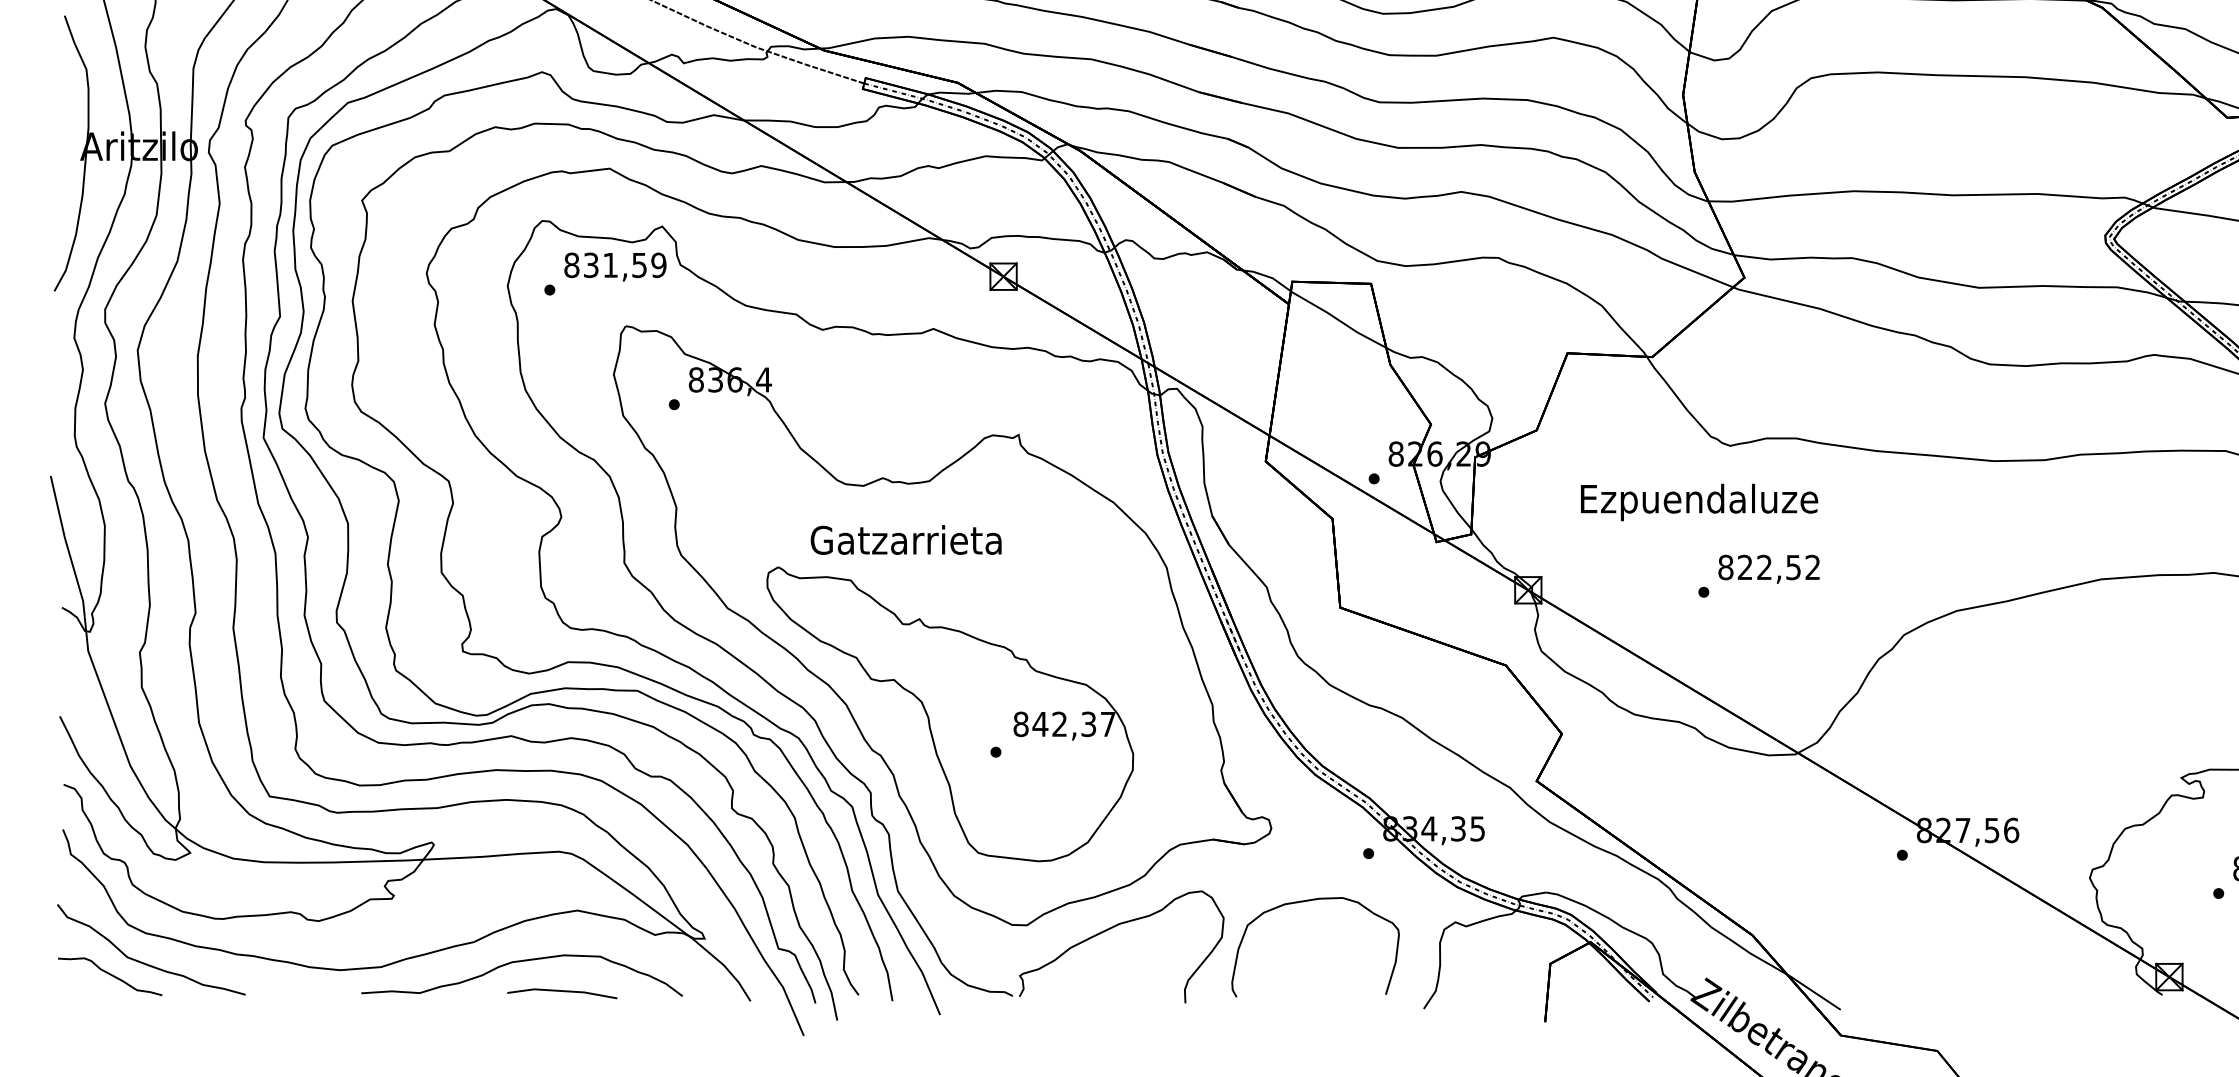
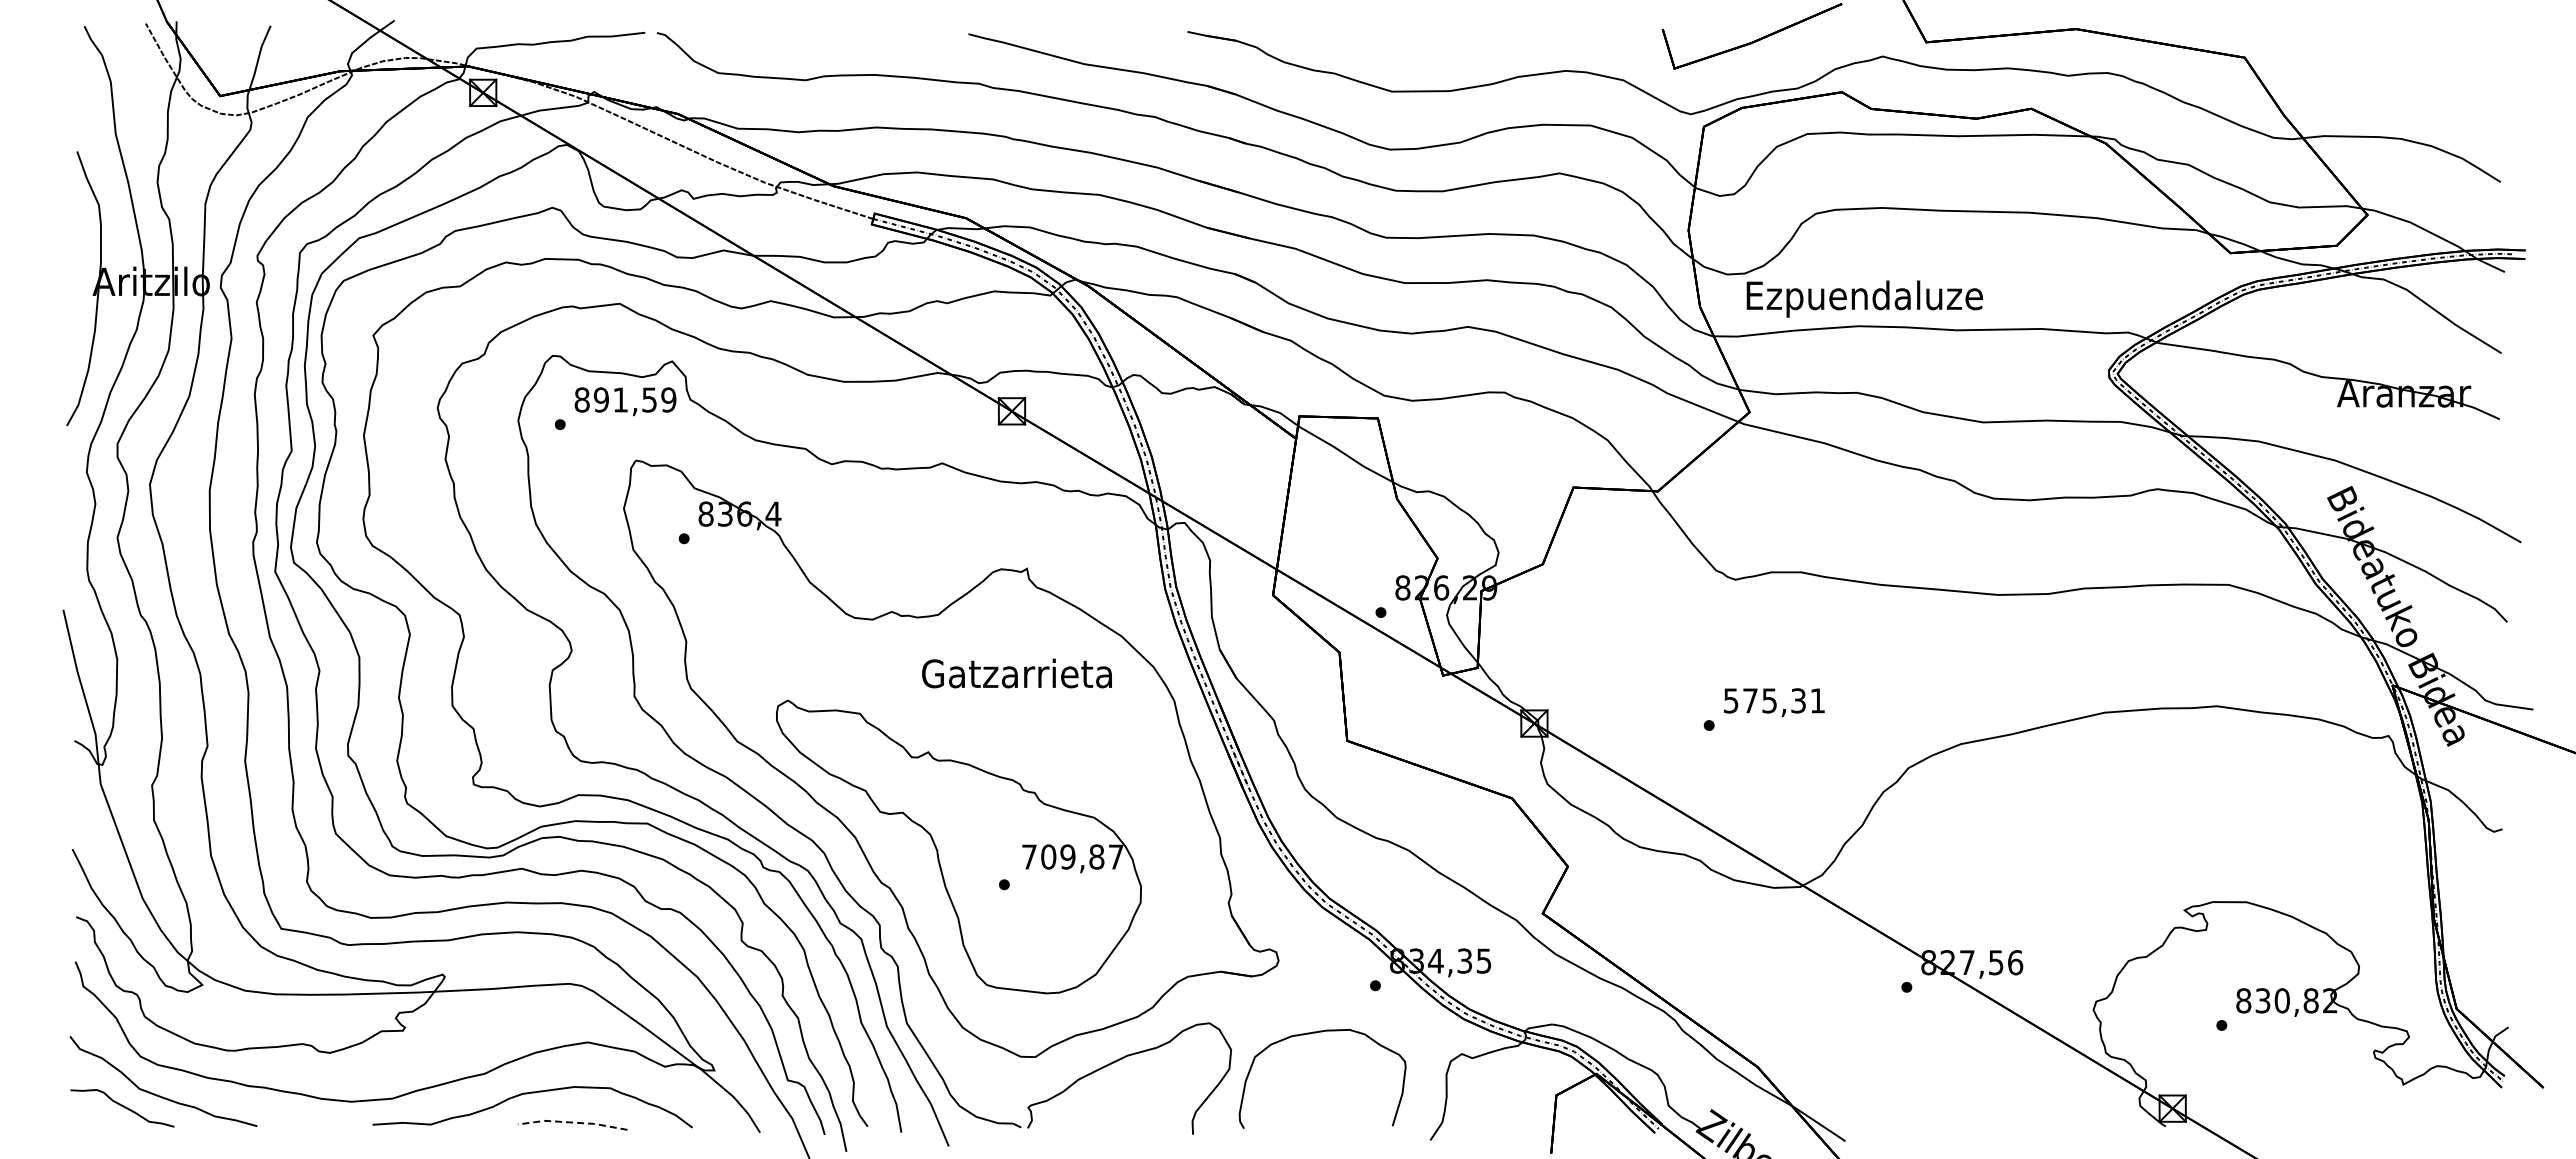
text: (590, 264) -> (600, 399), 831,59 -> 891,59
text: (1699, 501) -> (1864, 298), moved
text: (905, 540) -> (1016, 673), moved
text: (1768, 567) -> (1773, 700), 822,52 -> 575,31
text: (1055, 723) -> (1063, 856), 842,37 -> 709,87
line: (562, 991) -> (572, 1122), solid -> dashed

